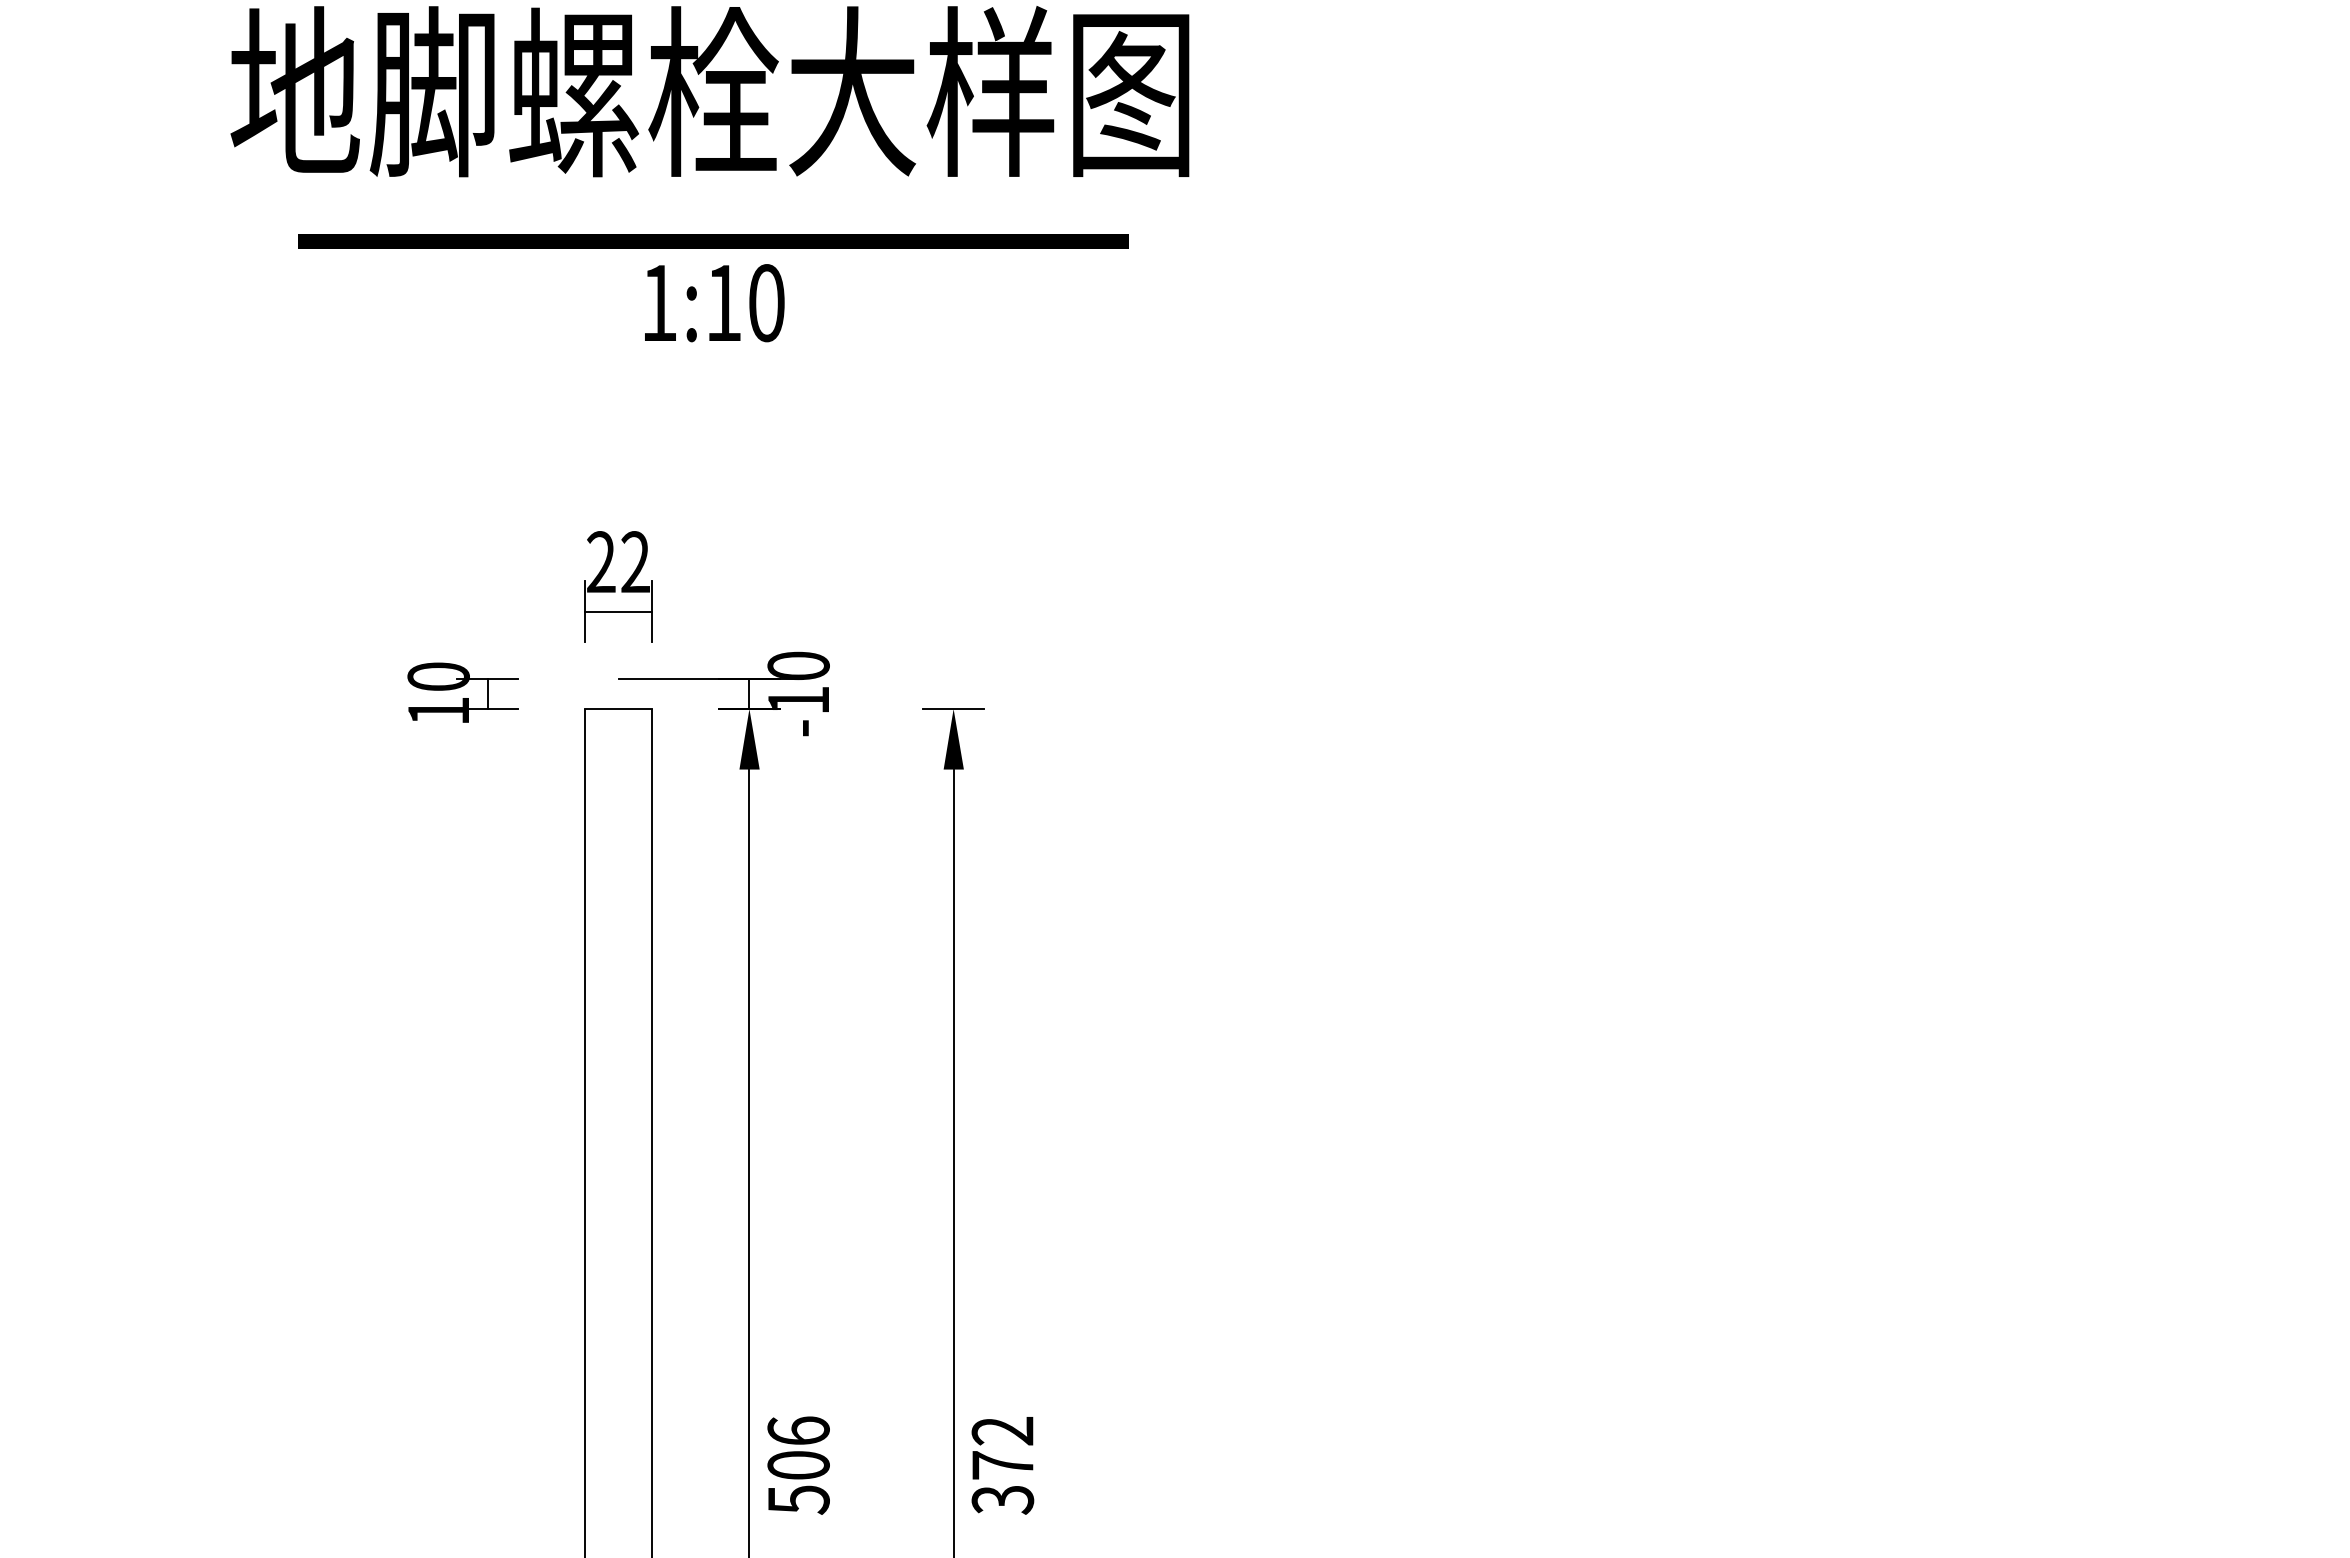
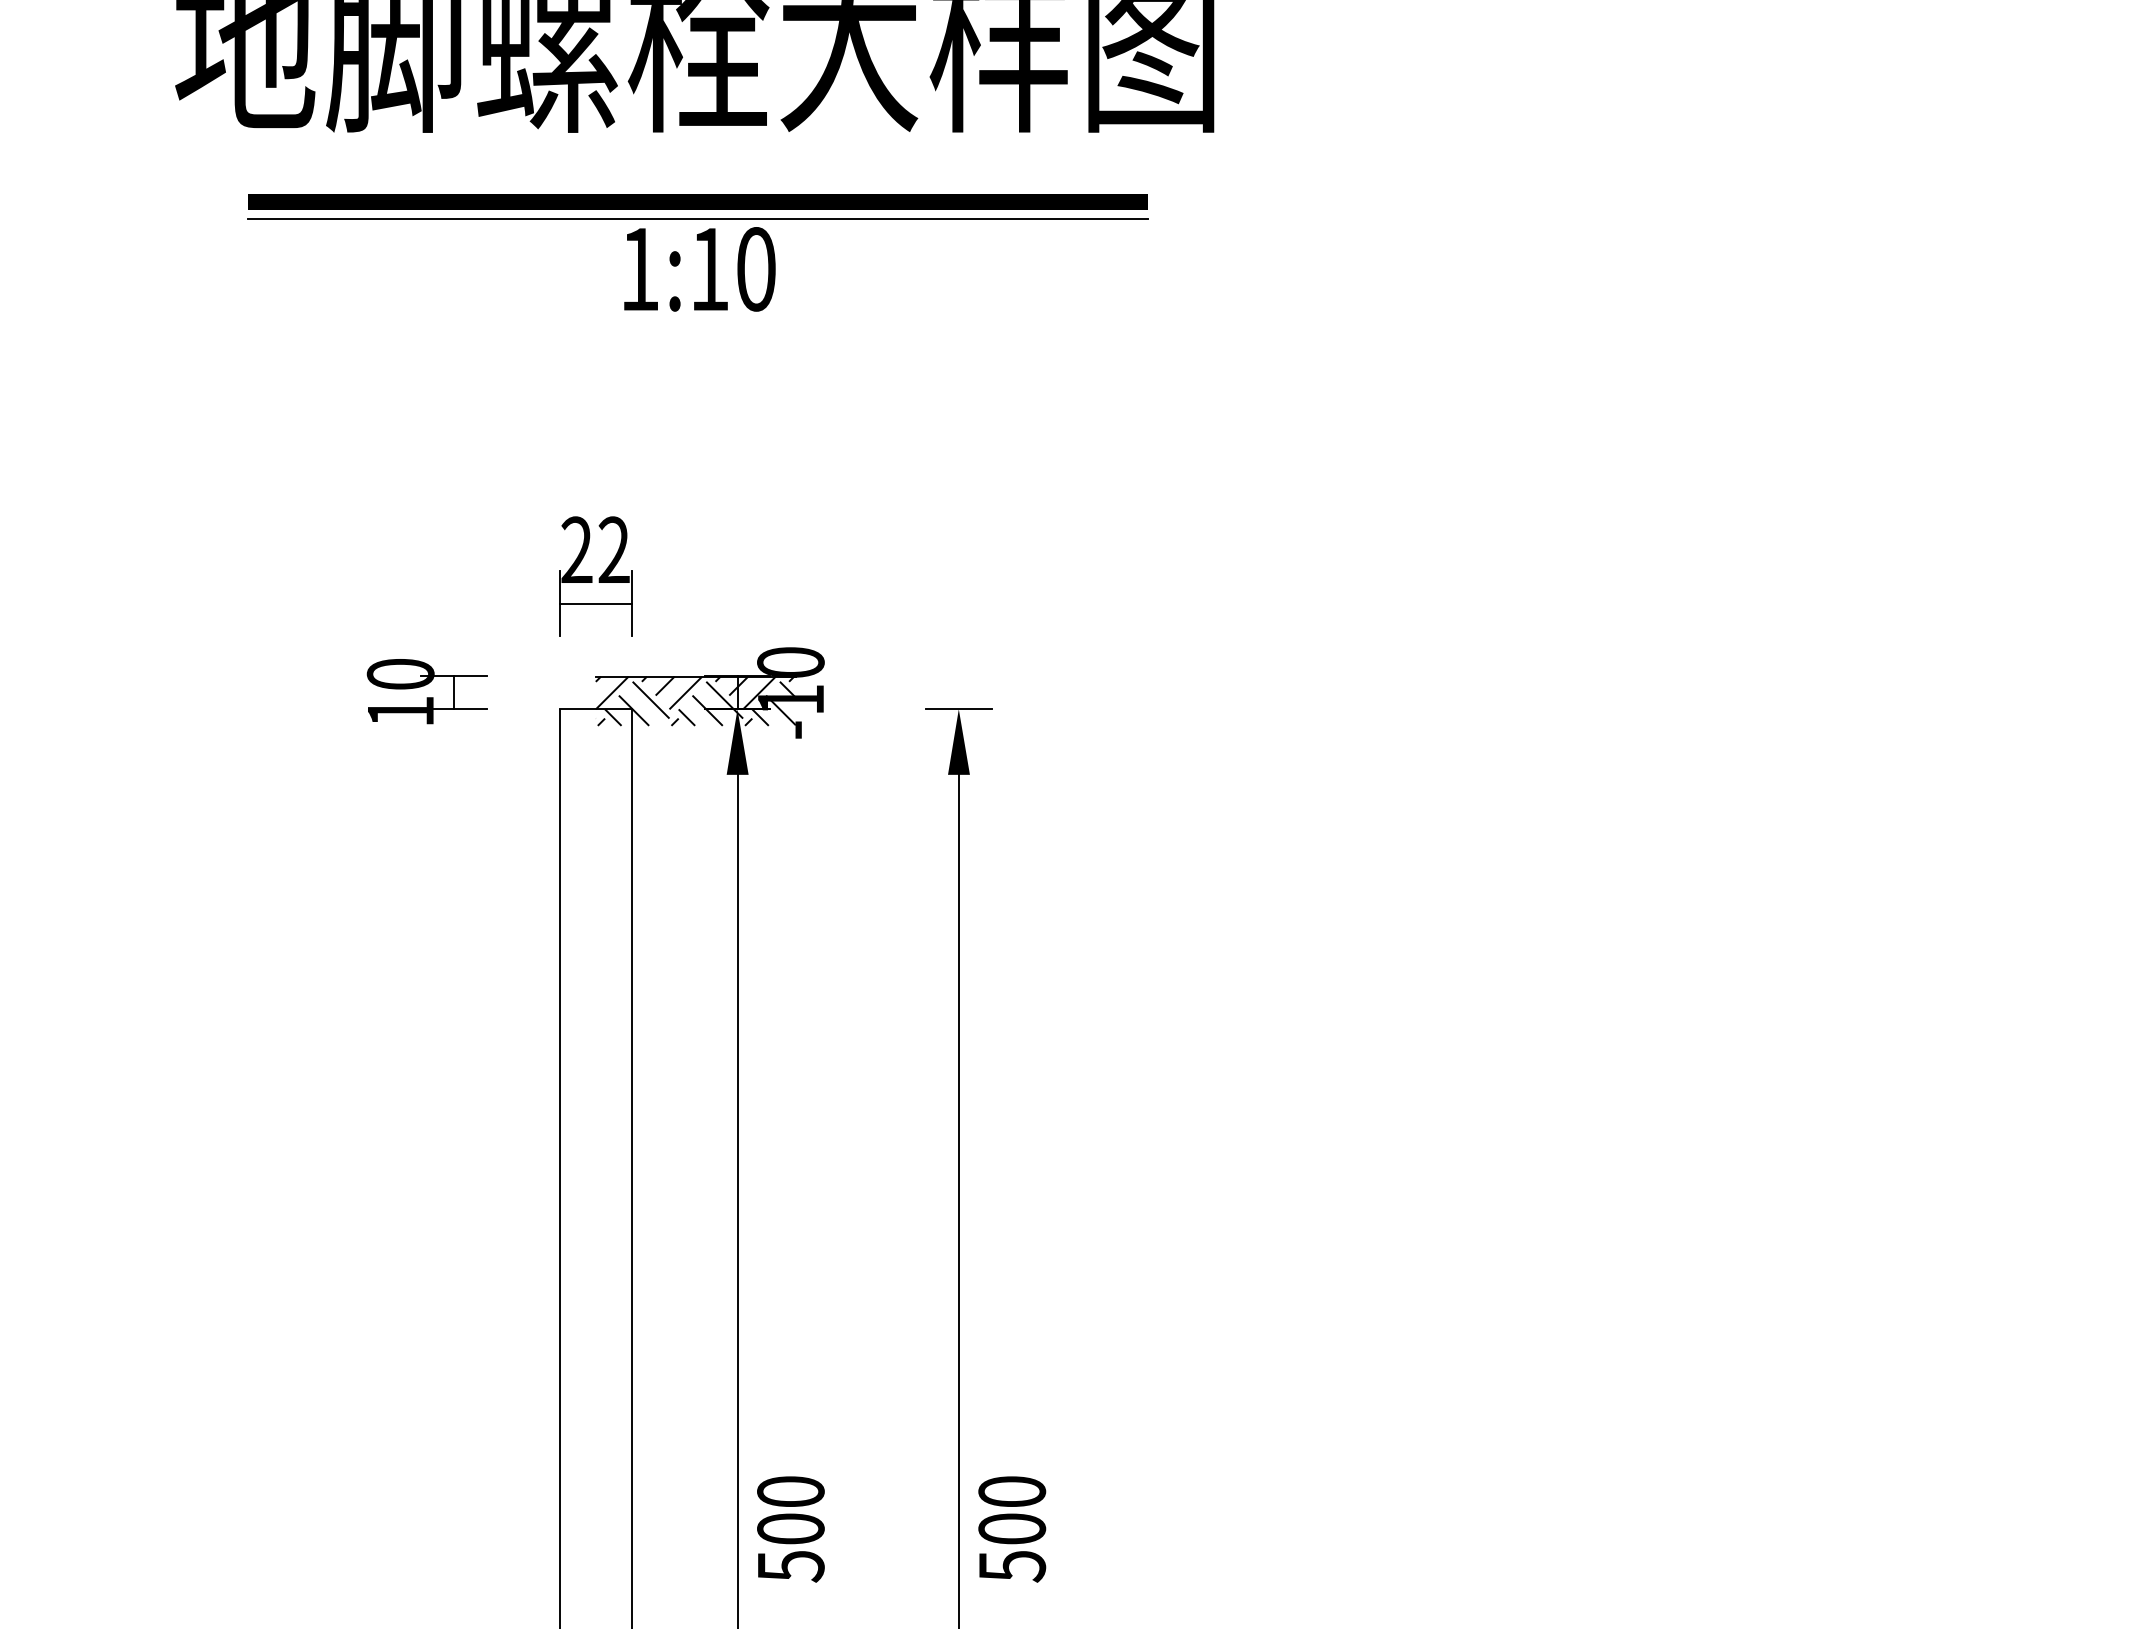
line: (713, 256) -> (698, 218), added
hatch: (710, 701) -> (695, 701), added
text: (798, 1430) -> (790, 1491), 506 -> 500
text: (1002, 1465) -> (1011, 1529), 372 -> 500

